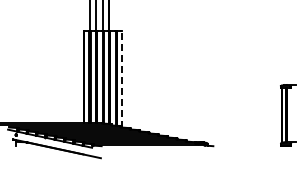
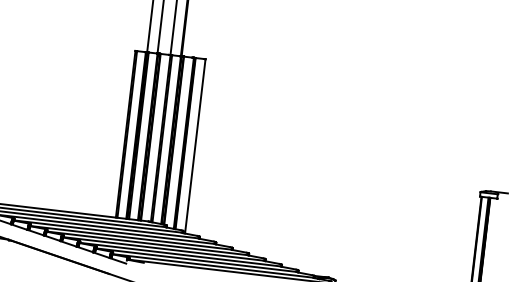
line: (122, 78) -> (195, 144), dashed -> solid

